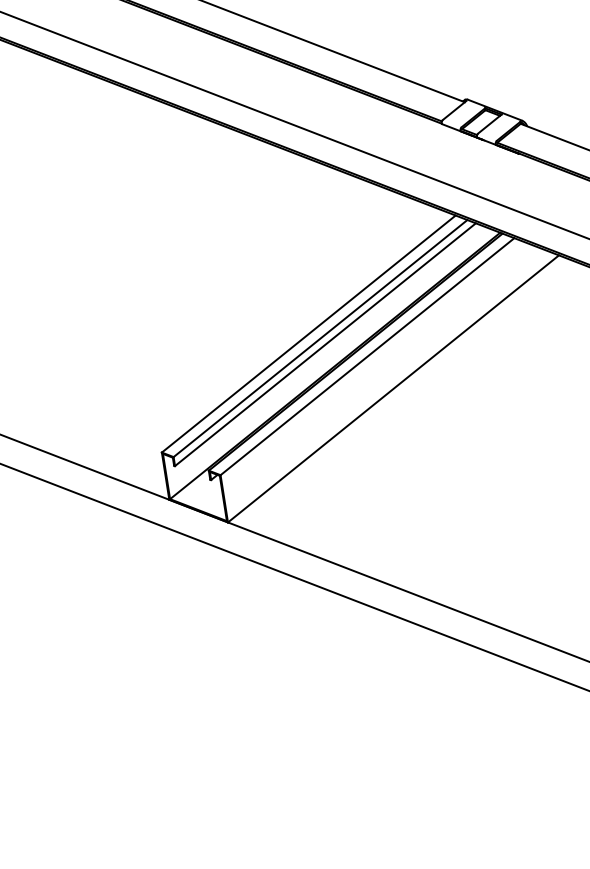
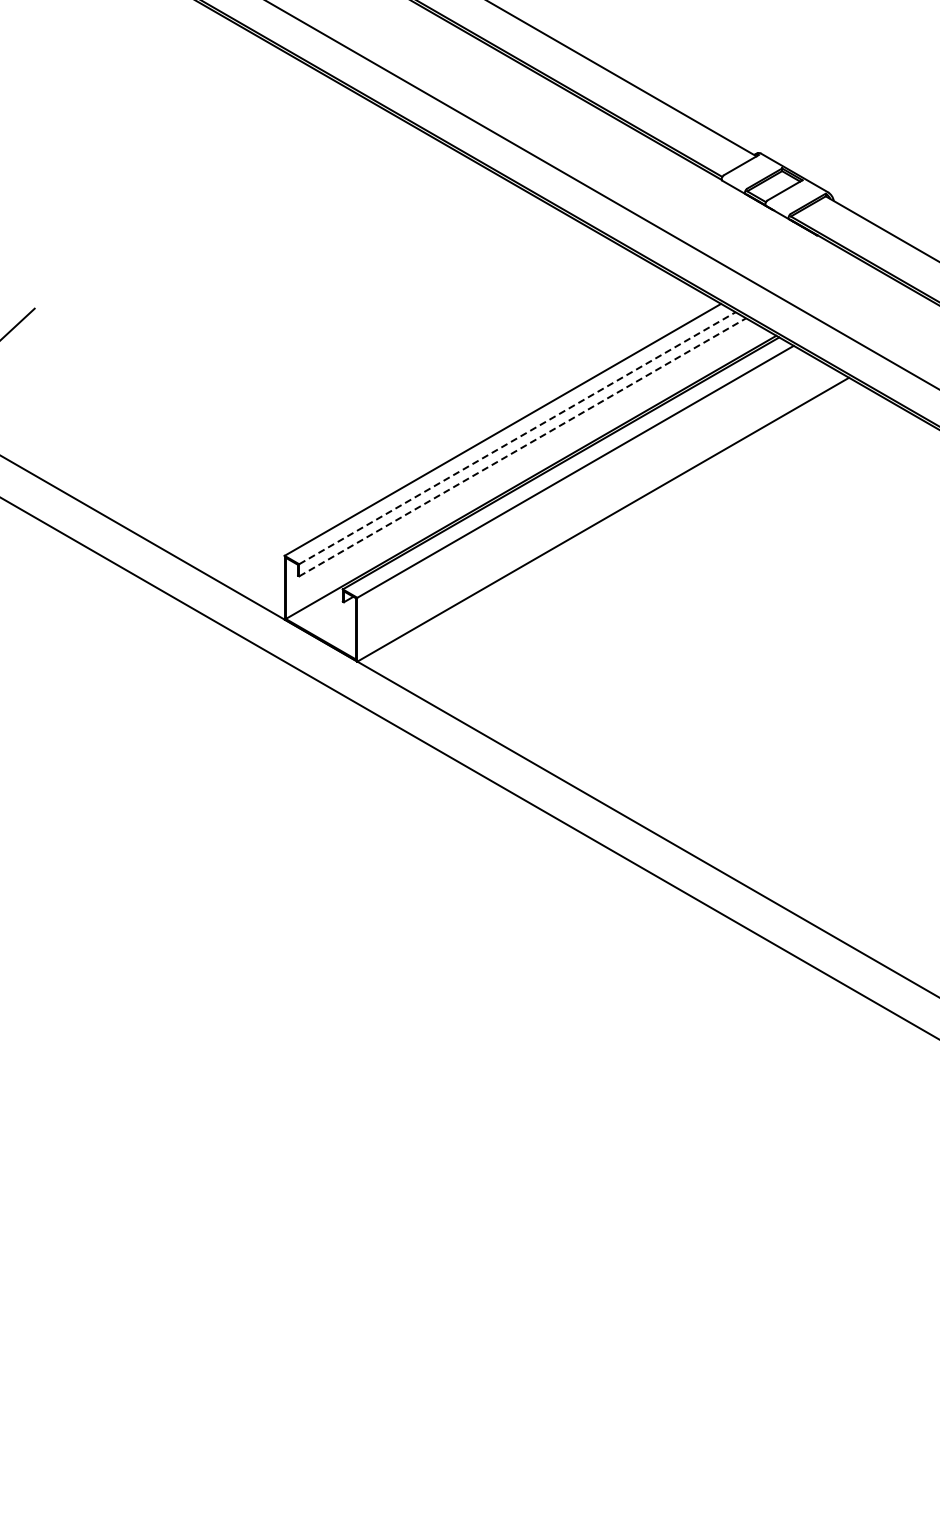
line: (320, 338) -> (517, 438), solid -> dashed
line: (326, 344) -> (523, 447), solid -> dashed

